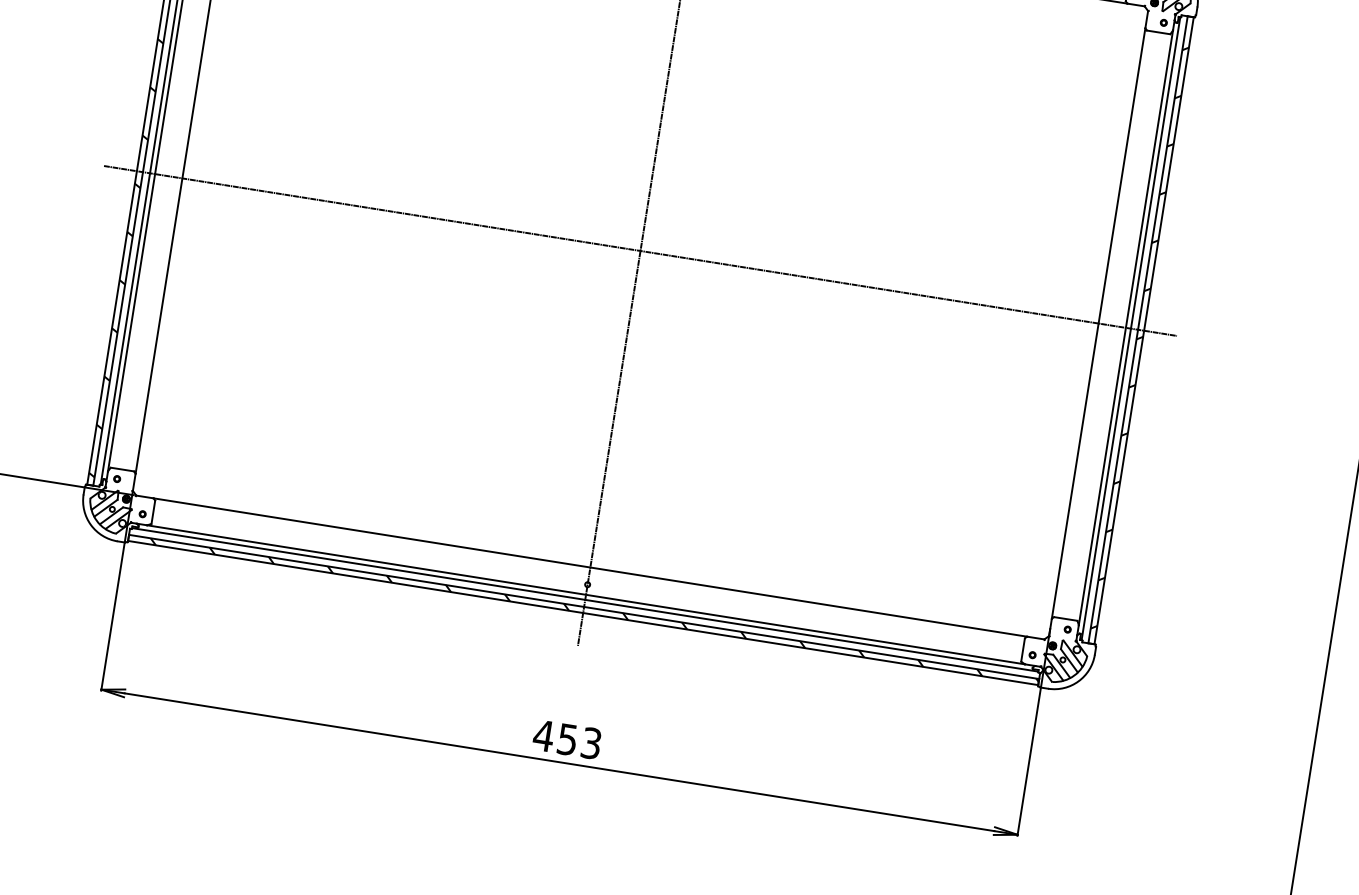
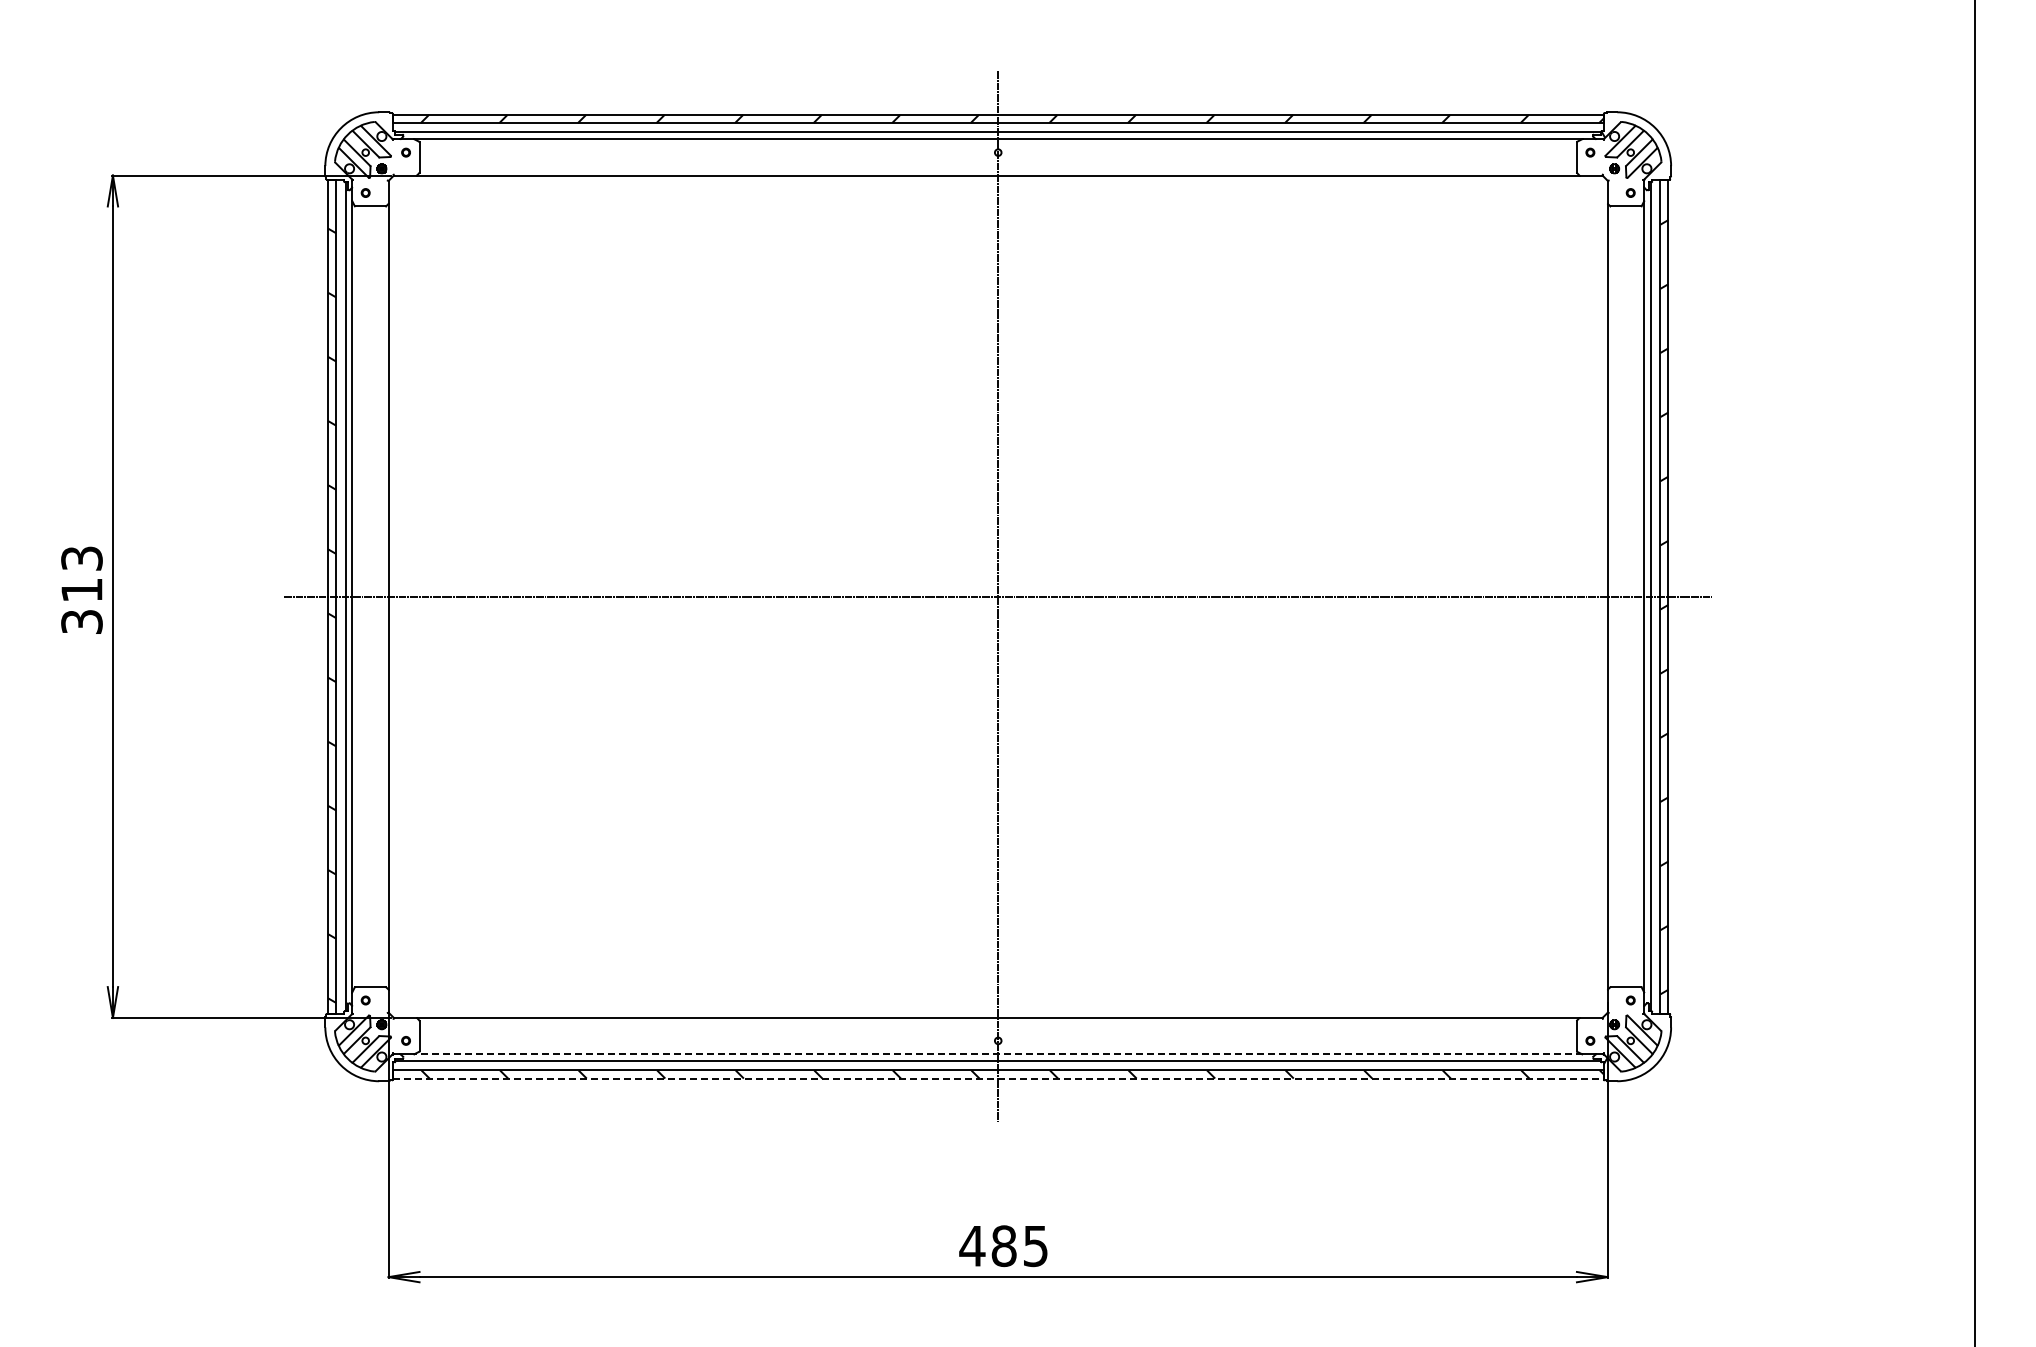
line: (585, 594) -> (997, 1054), solid -> dashed
line: (583, 613) -> (998, 1078), solid -> dashed
text: (579, 741) -> (1019, 1246), 453 -> 485

